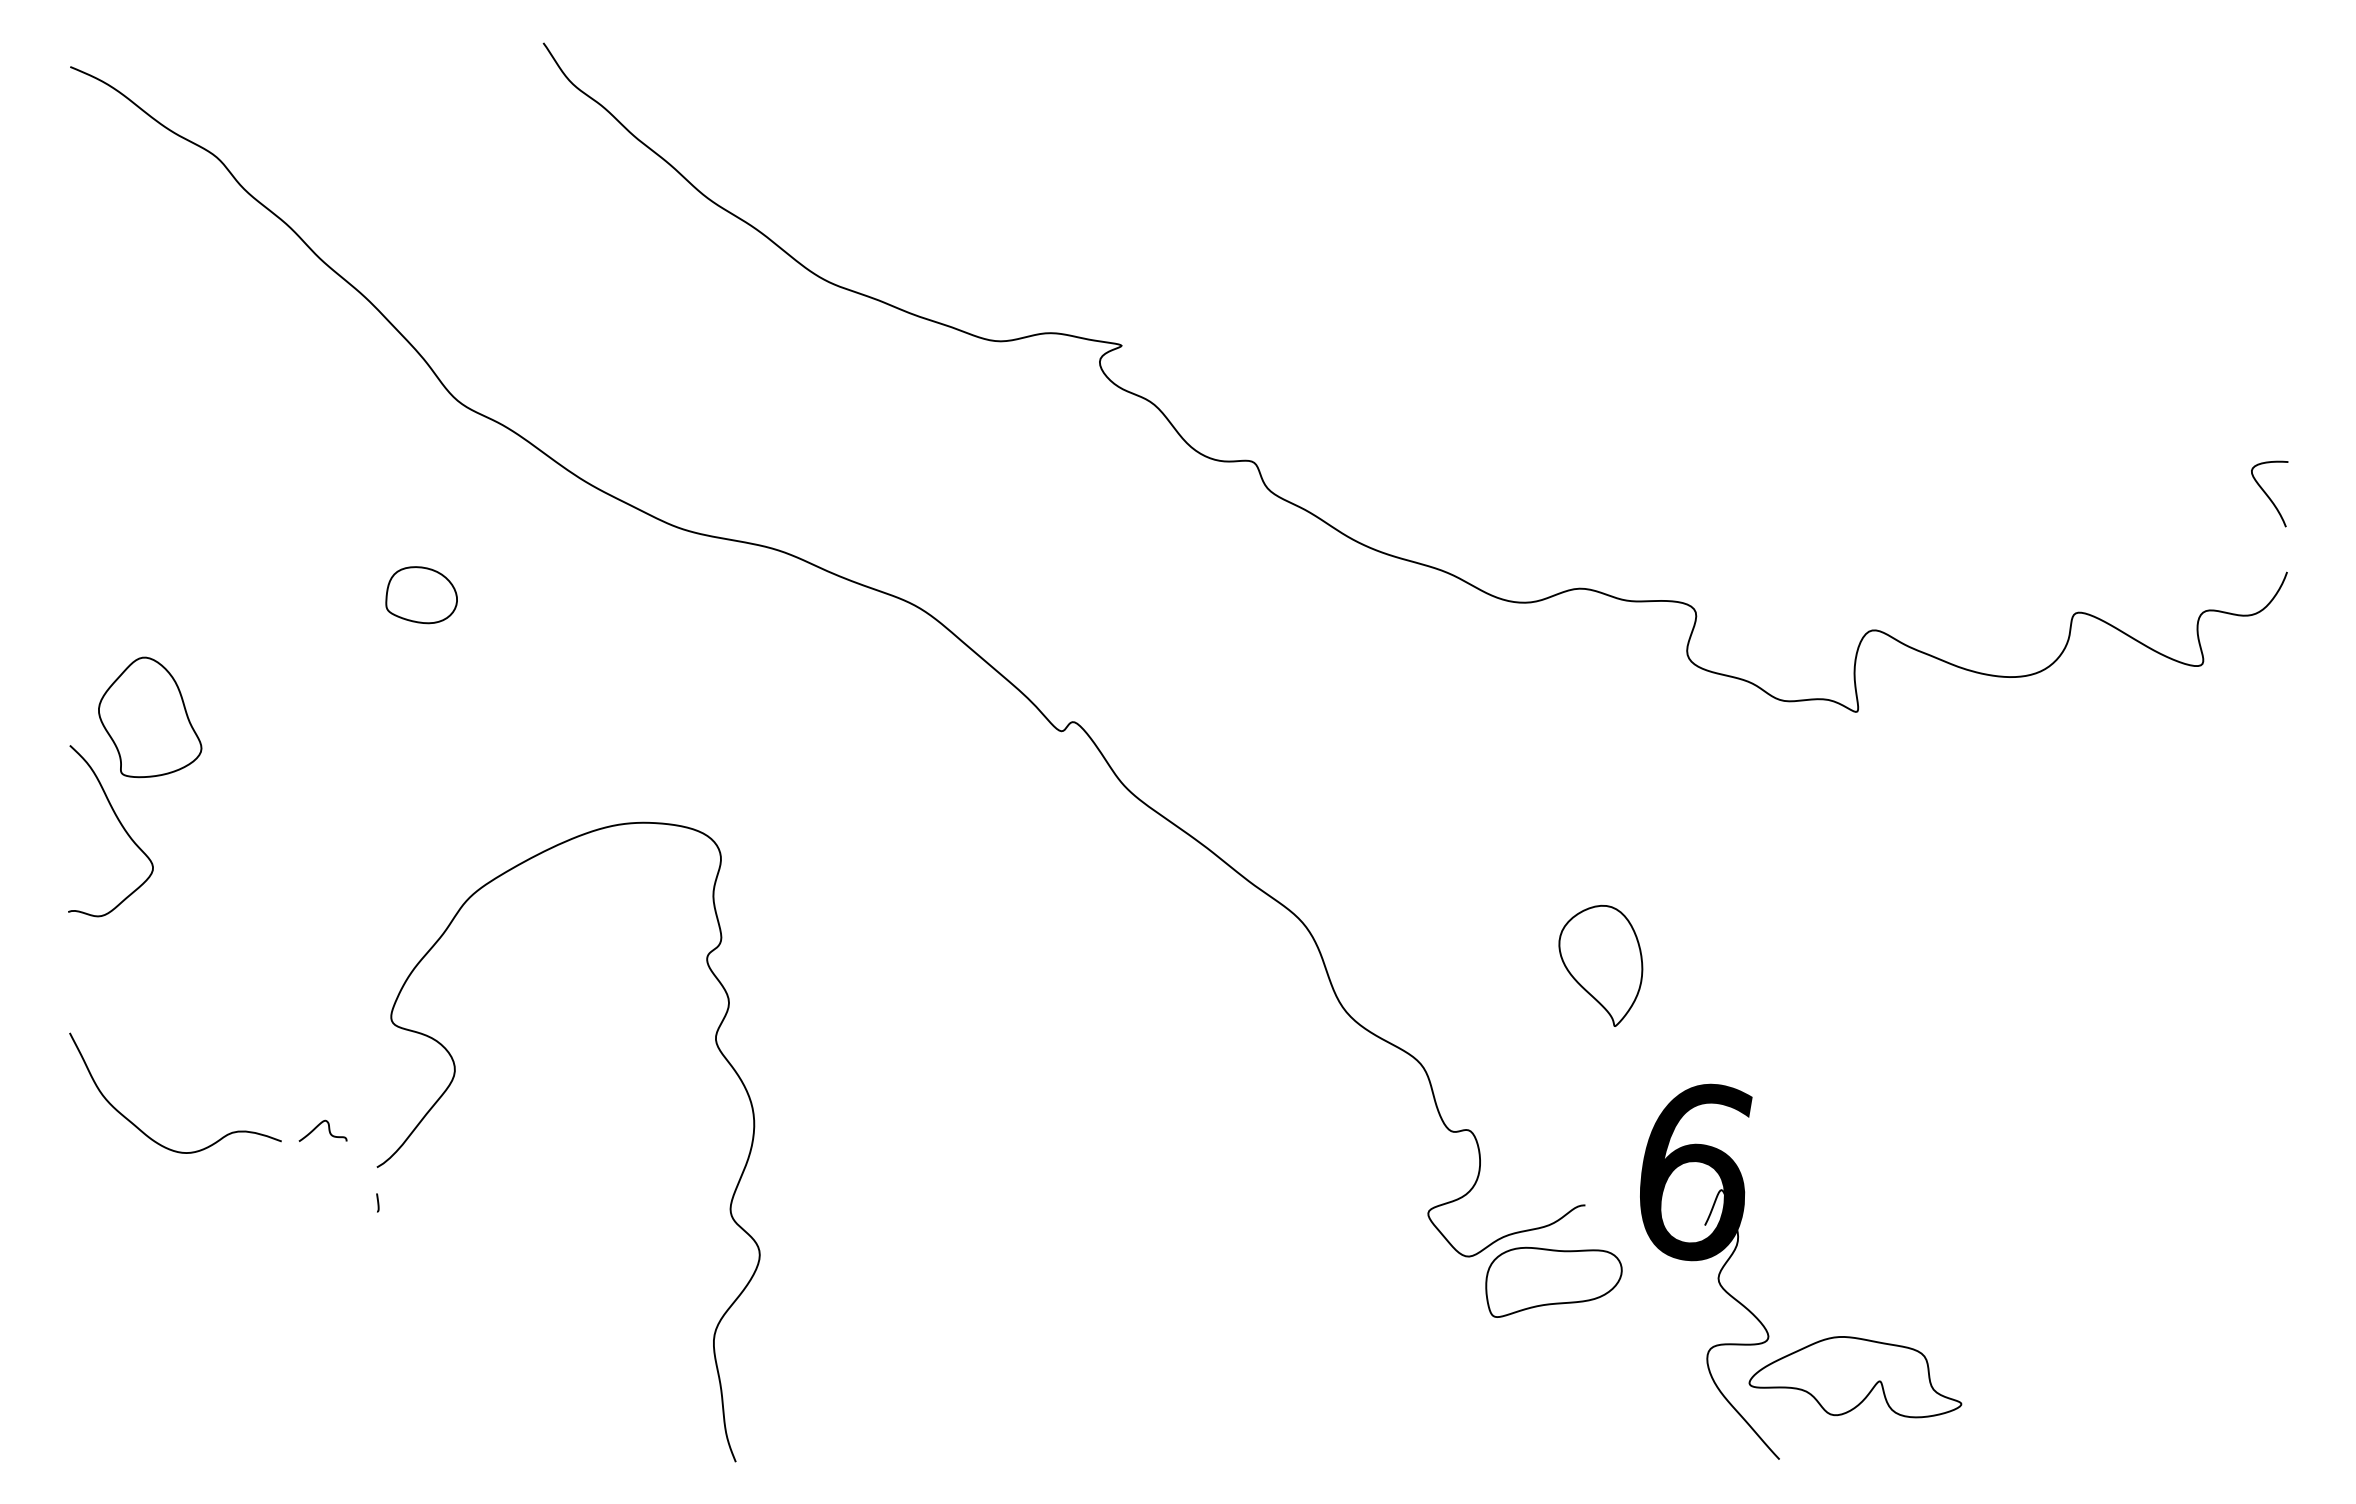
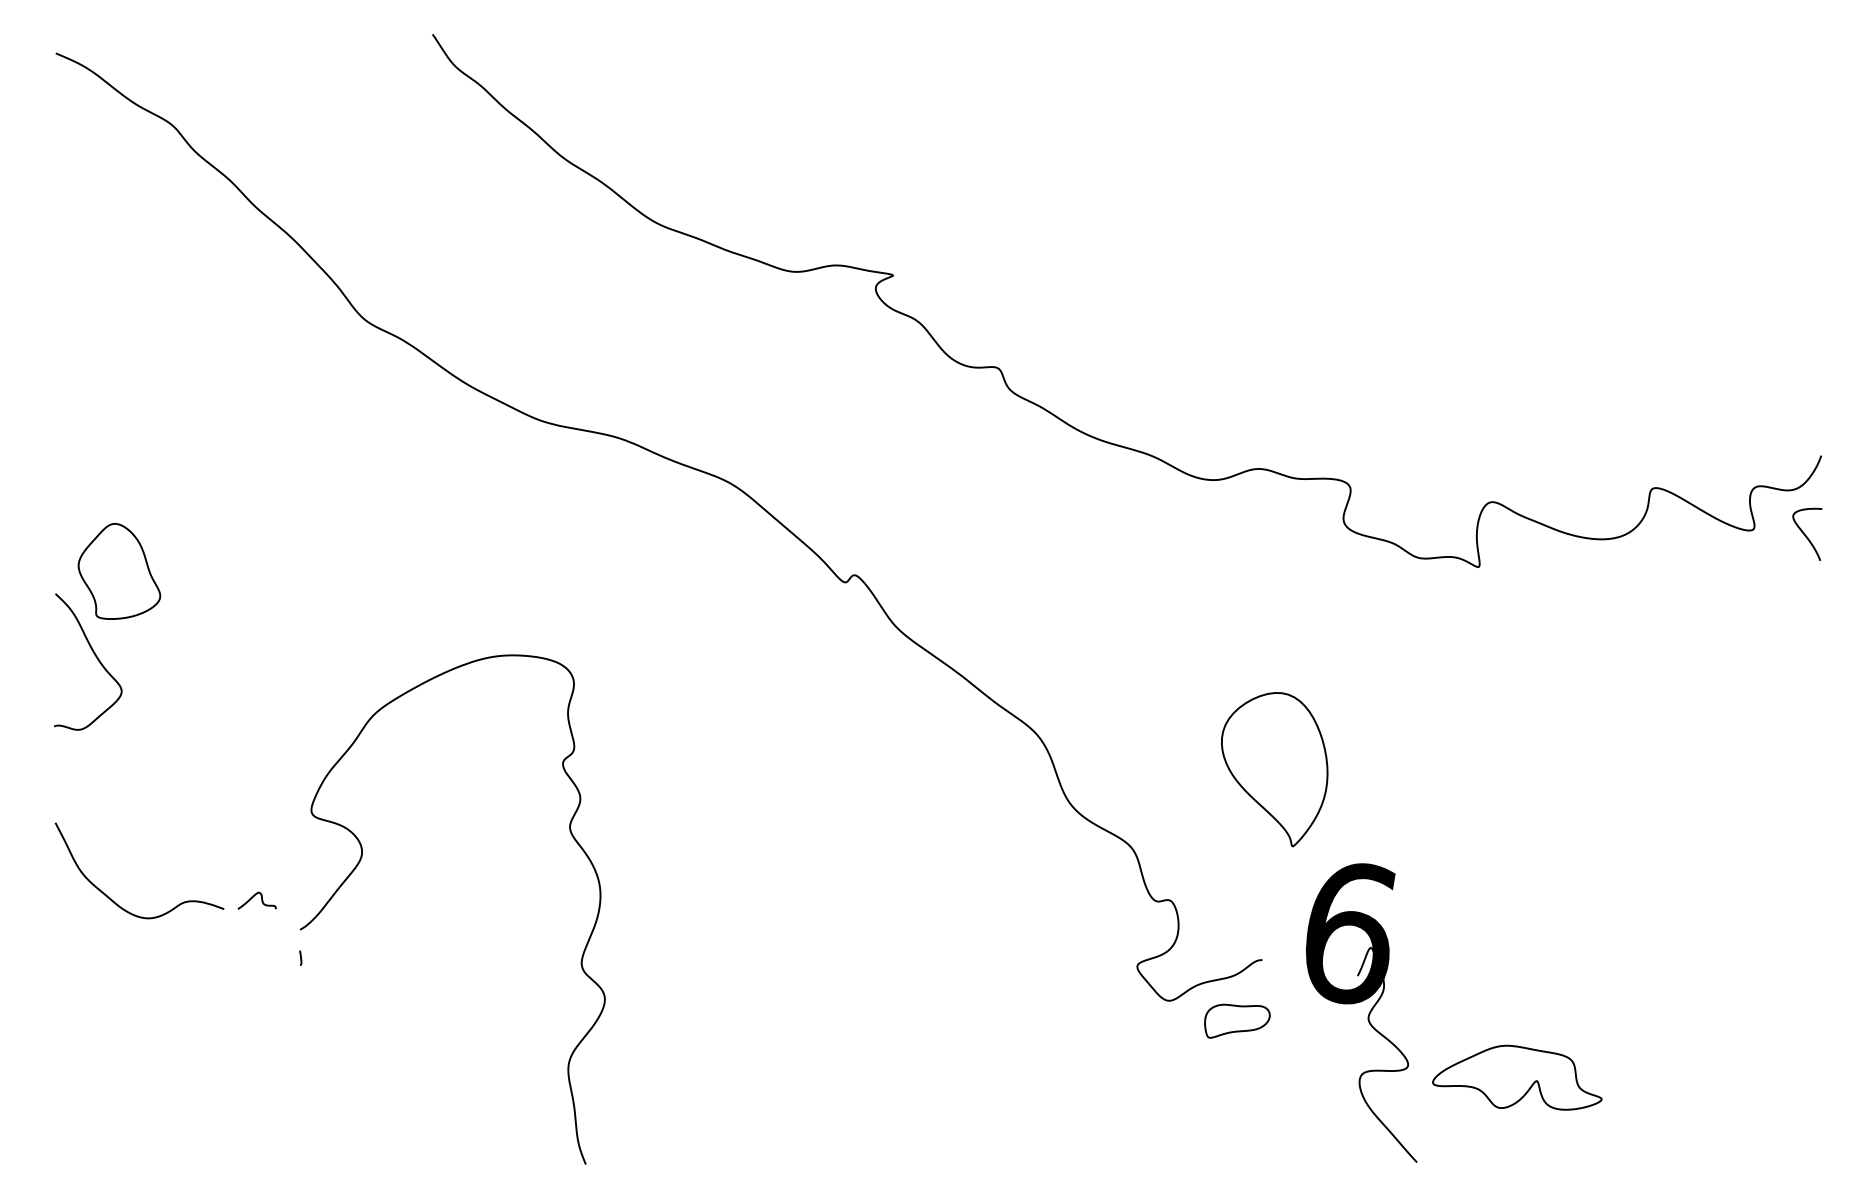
curve: (2267, 494) -> (1805, 534), moved
part: (421, 595) -> (335, 474), removed
part: (1600, 965) -> (1274, 769), size x1.6
part: (1553, 1281) -> (1237, 1020), size x0.6
part: (1855, 1377) -> (1517, 1078), moved

